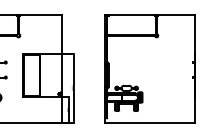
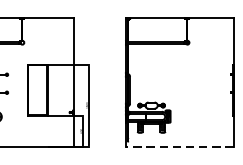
line: (149, 122) -> (178, 146), solid -> dashed

